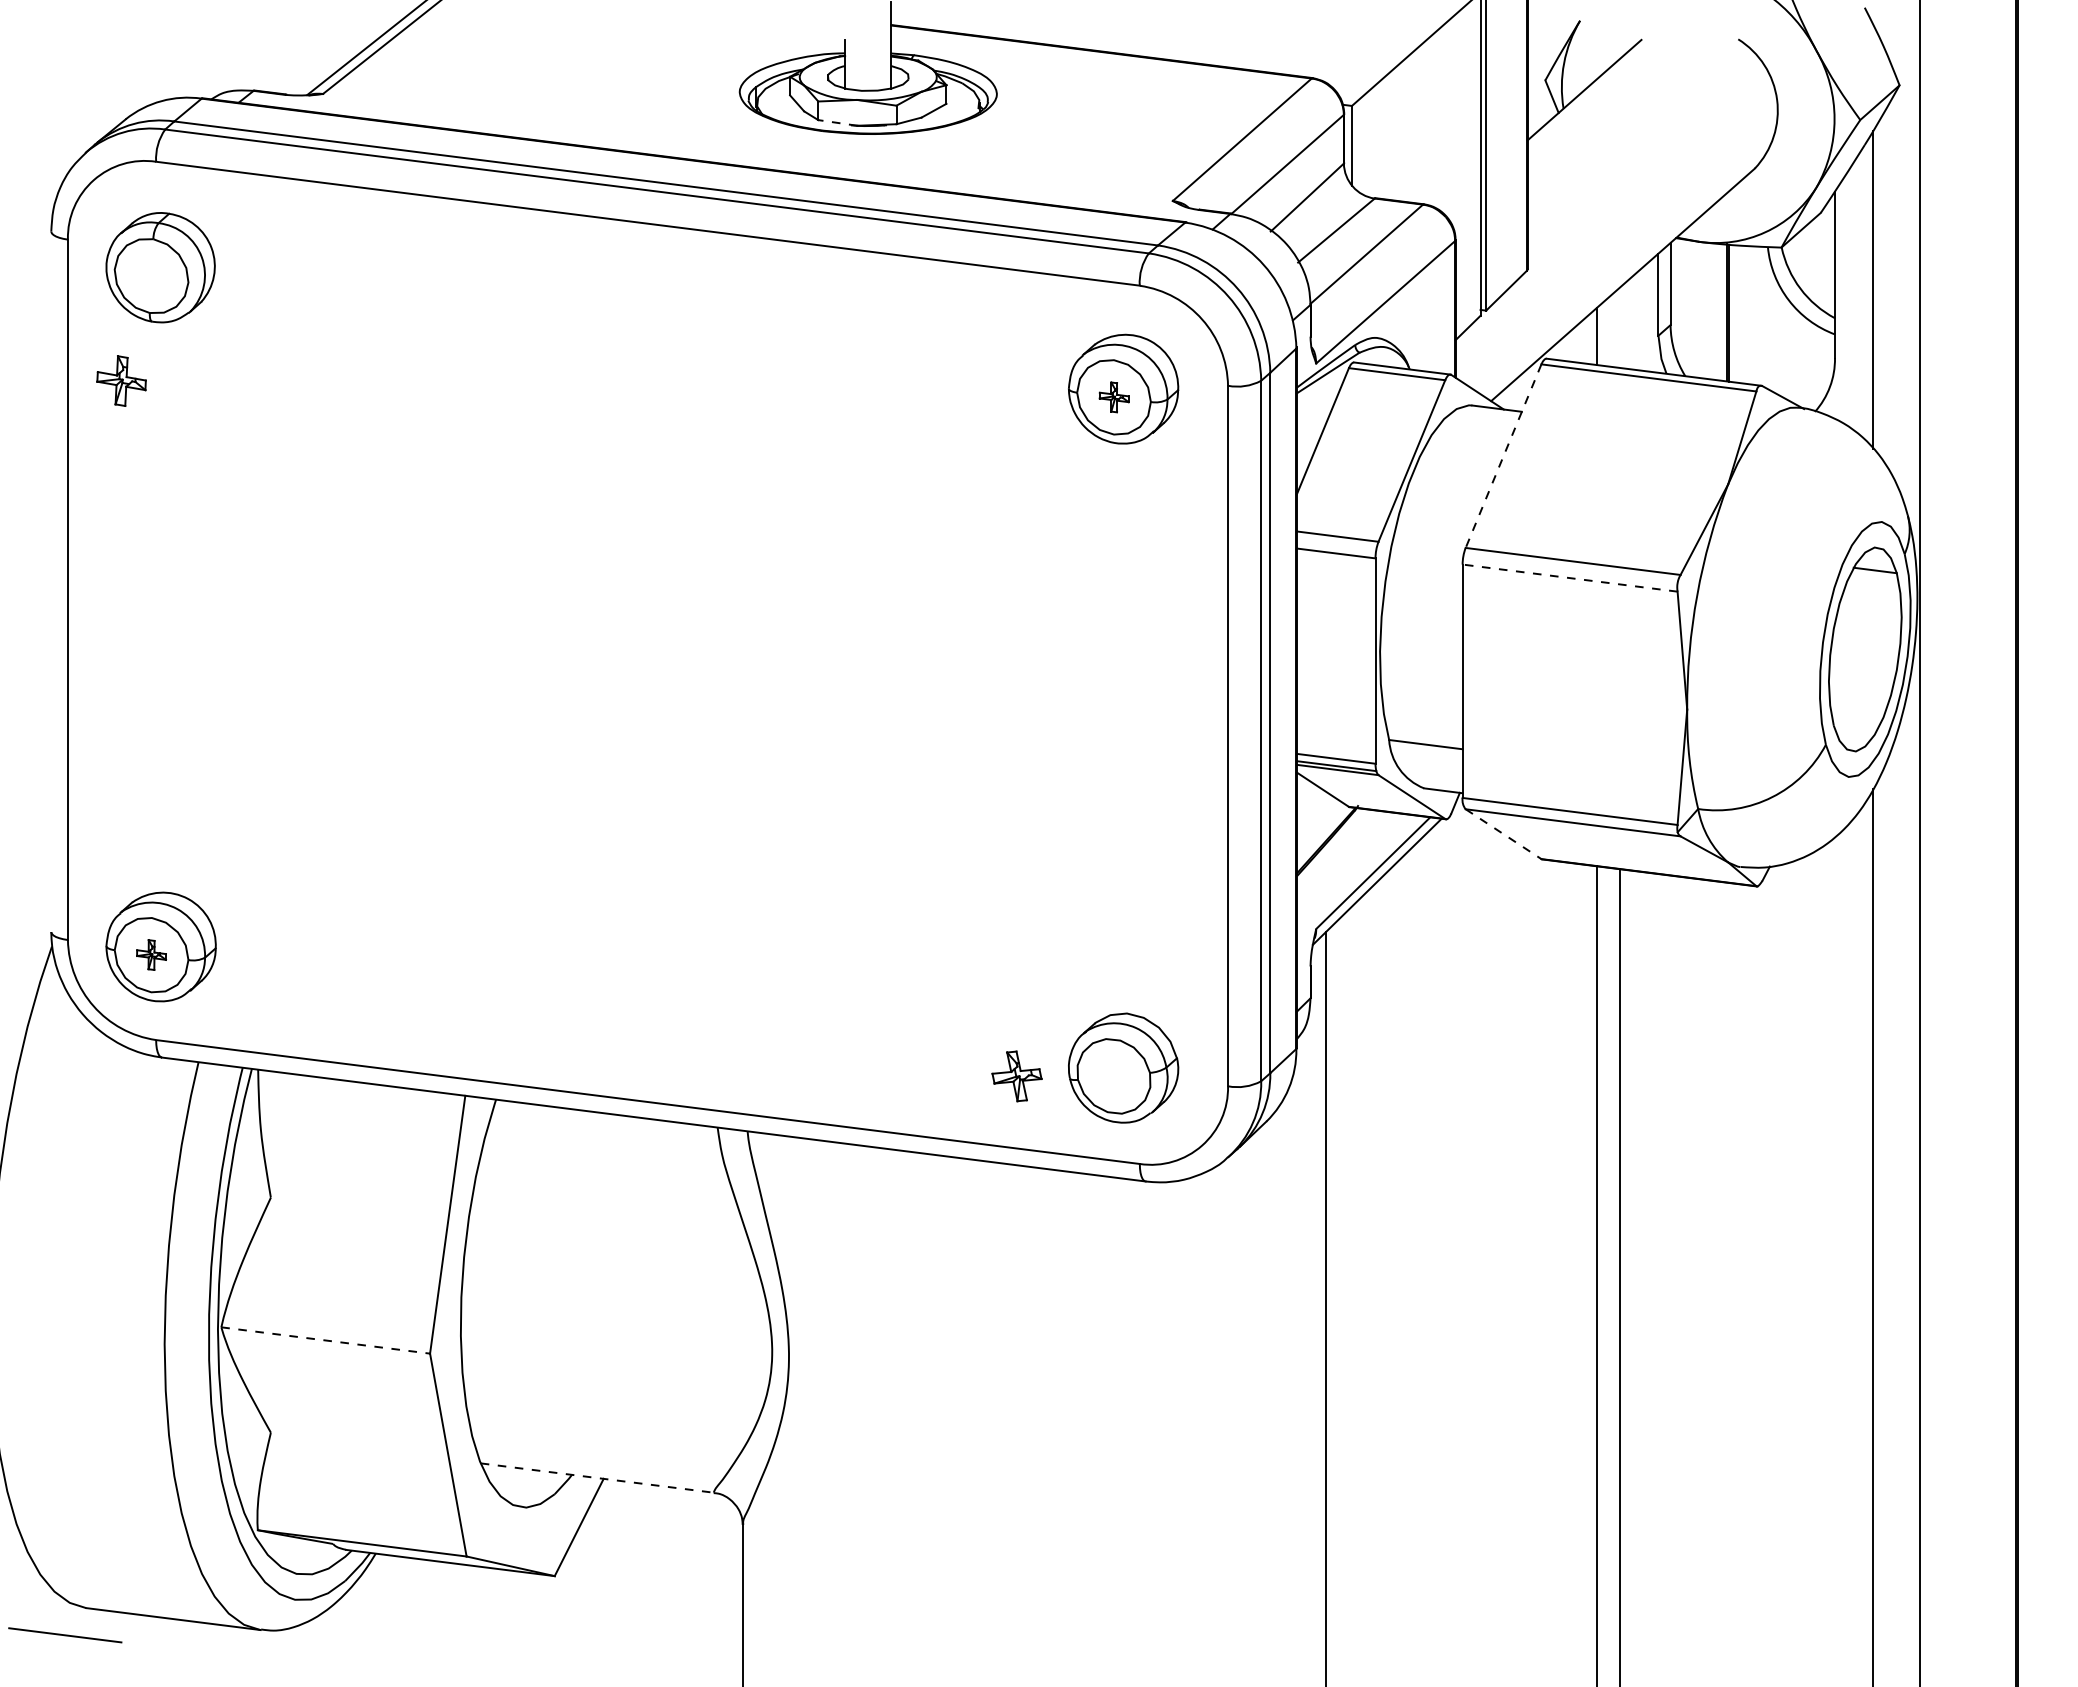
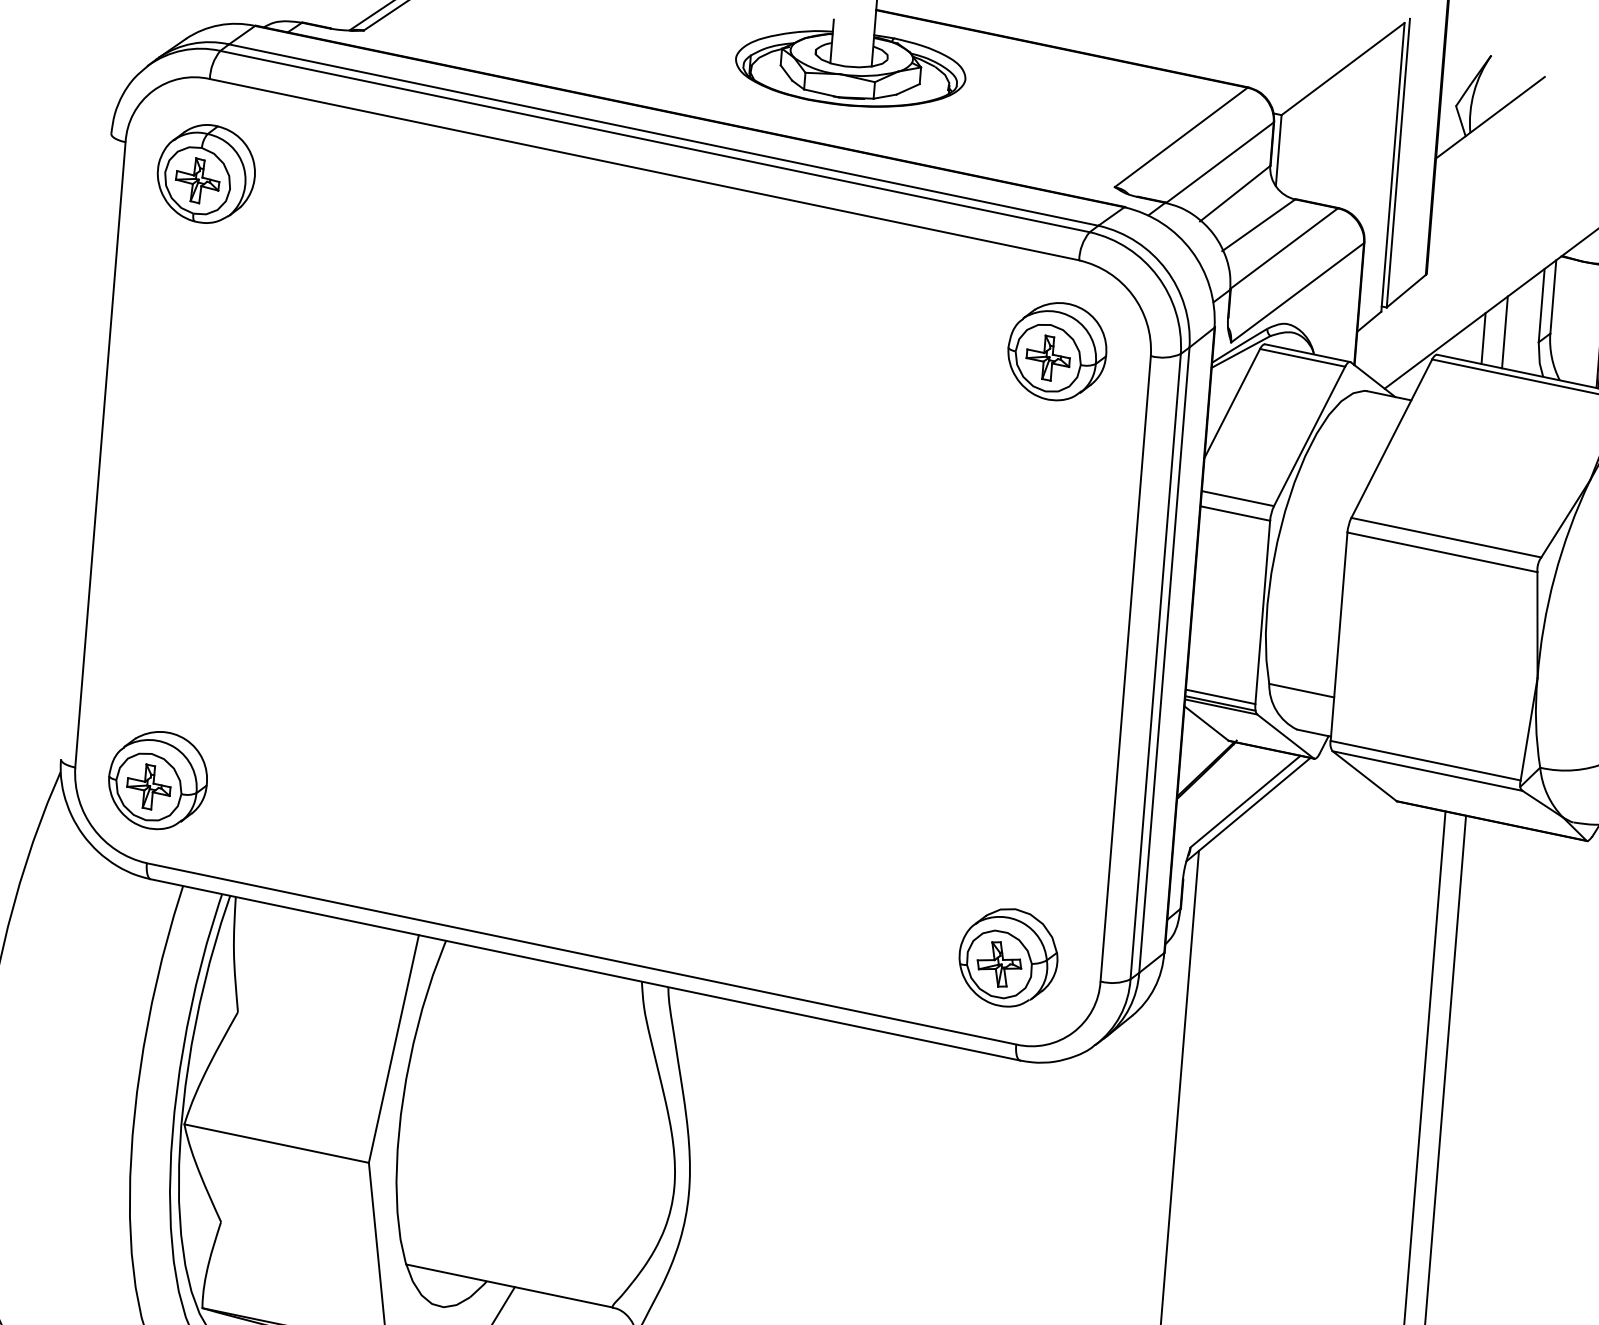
line: (837, 122) -> (821, 92), dashed -> solid
line: (1619, 327) -> (1504, 332), added
part: (121, 380) -> (197, 180), moved
part: (1114, 397) -> (1048, 358), size x1.67
line: (1503, 456) -> (1391, 438), dashed -> solid
line: (1569, 578) -> (1441, 552), dashed -> solid
line: (1504, 834) -> (1365, 776), dashed -> solid
part: (151, 954) -> (148, 786), size x1.67
part: (1016, 1076) -> (998, 964), moved
line: (326, 1340) -> (277, 1143), dashed -> solid
line: (597, 1478) -> (509, 1286), dashed -> solid

